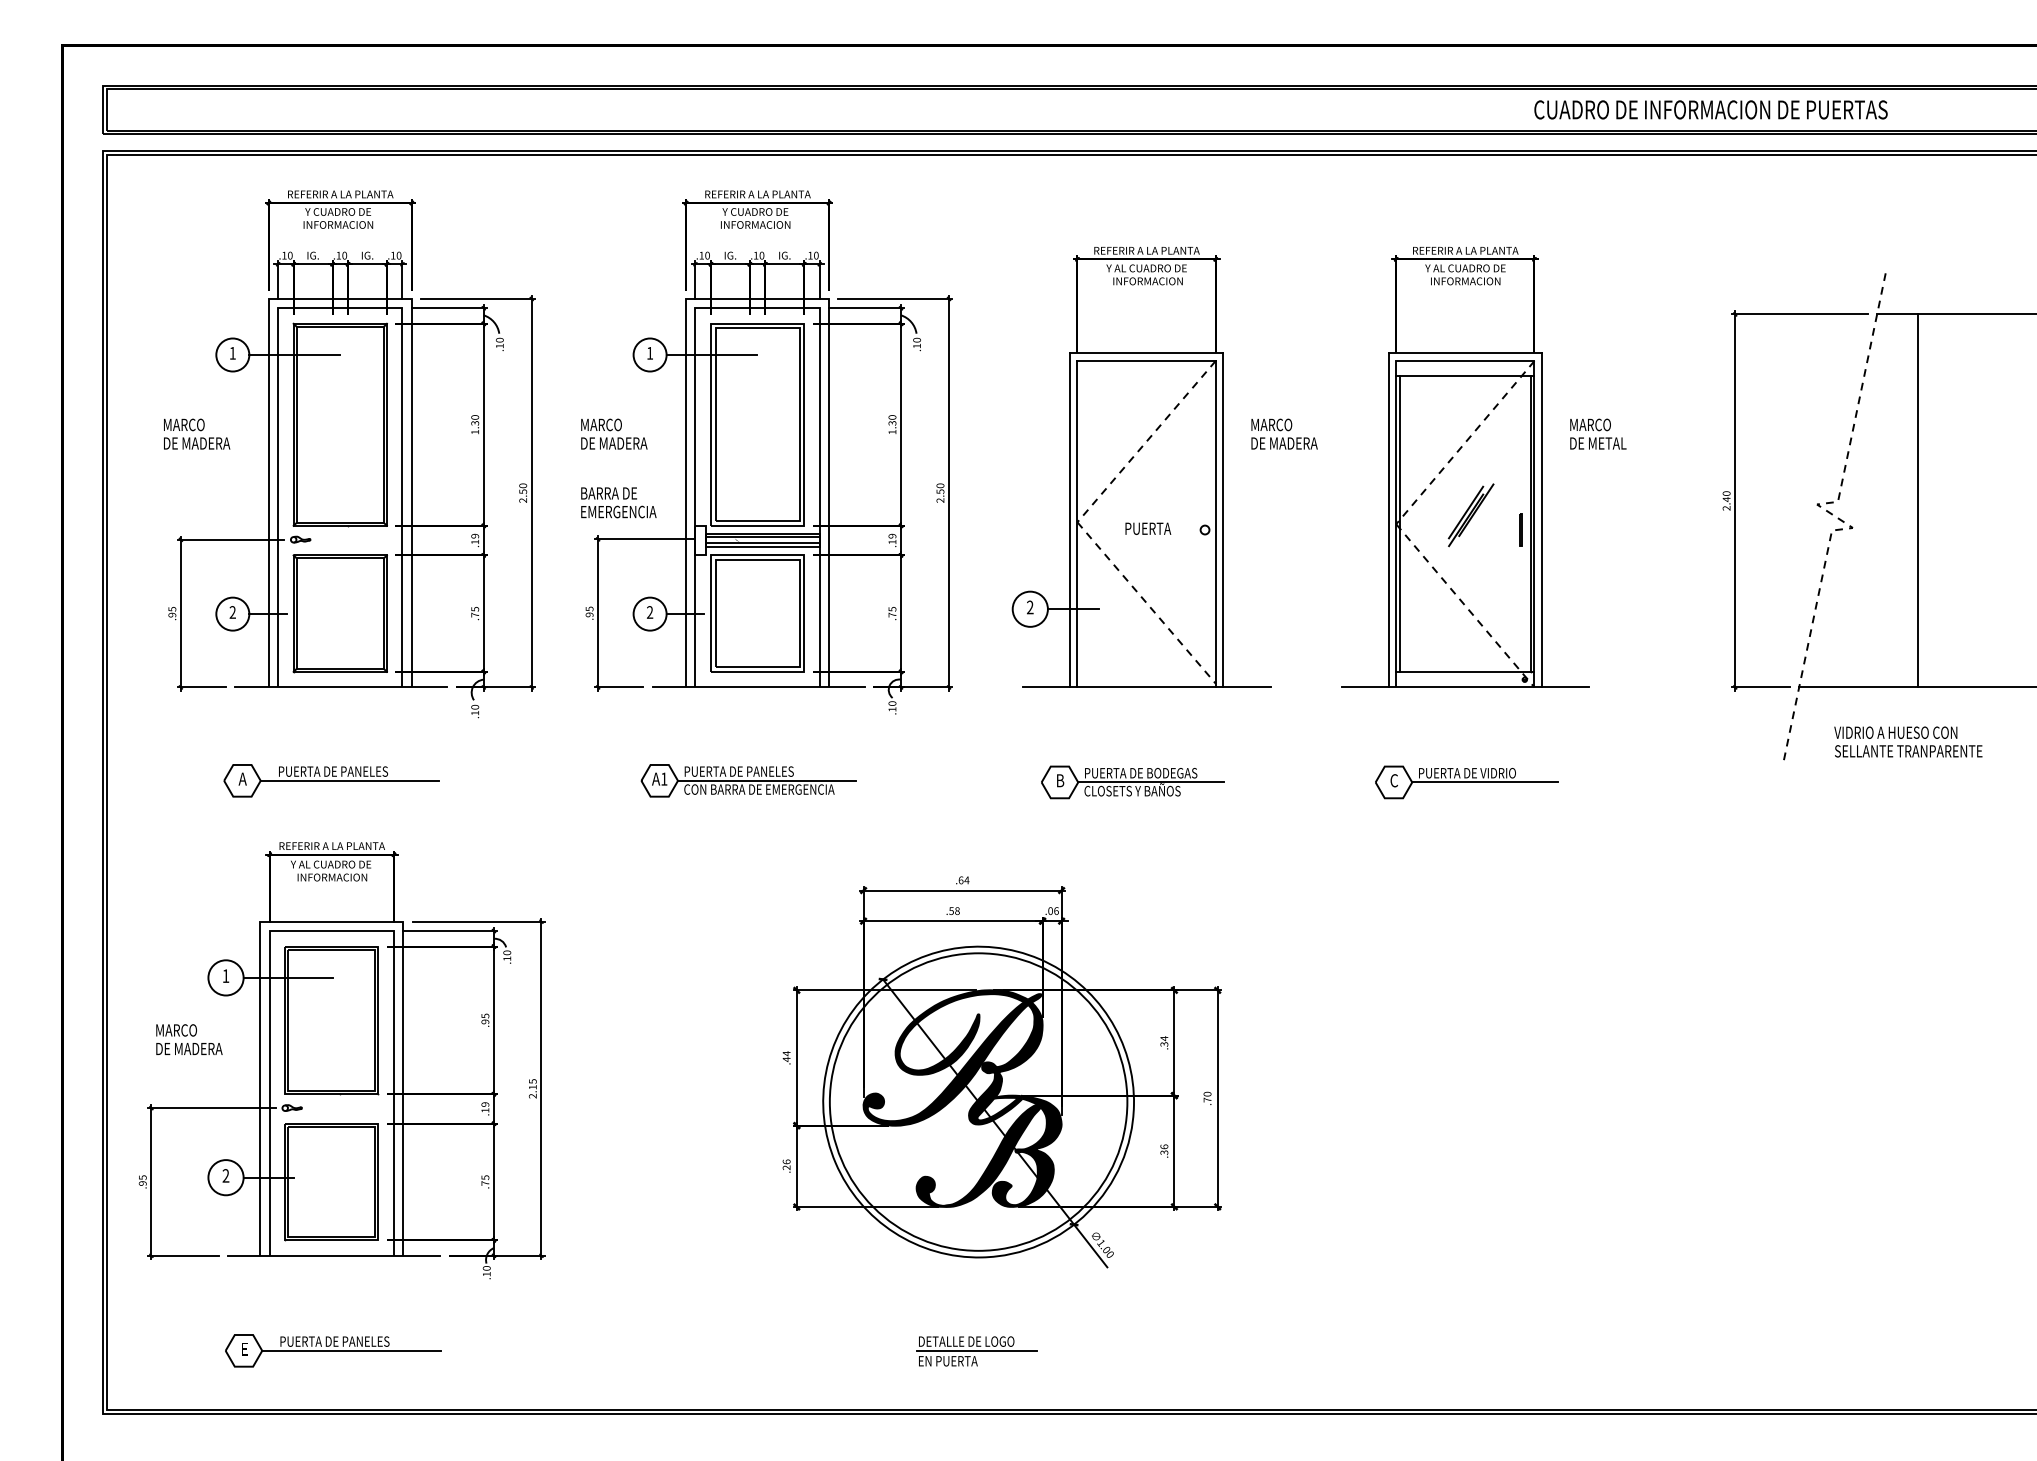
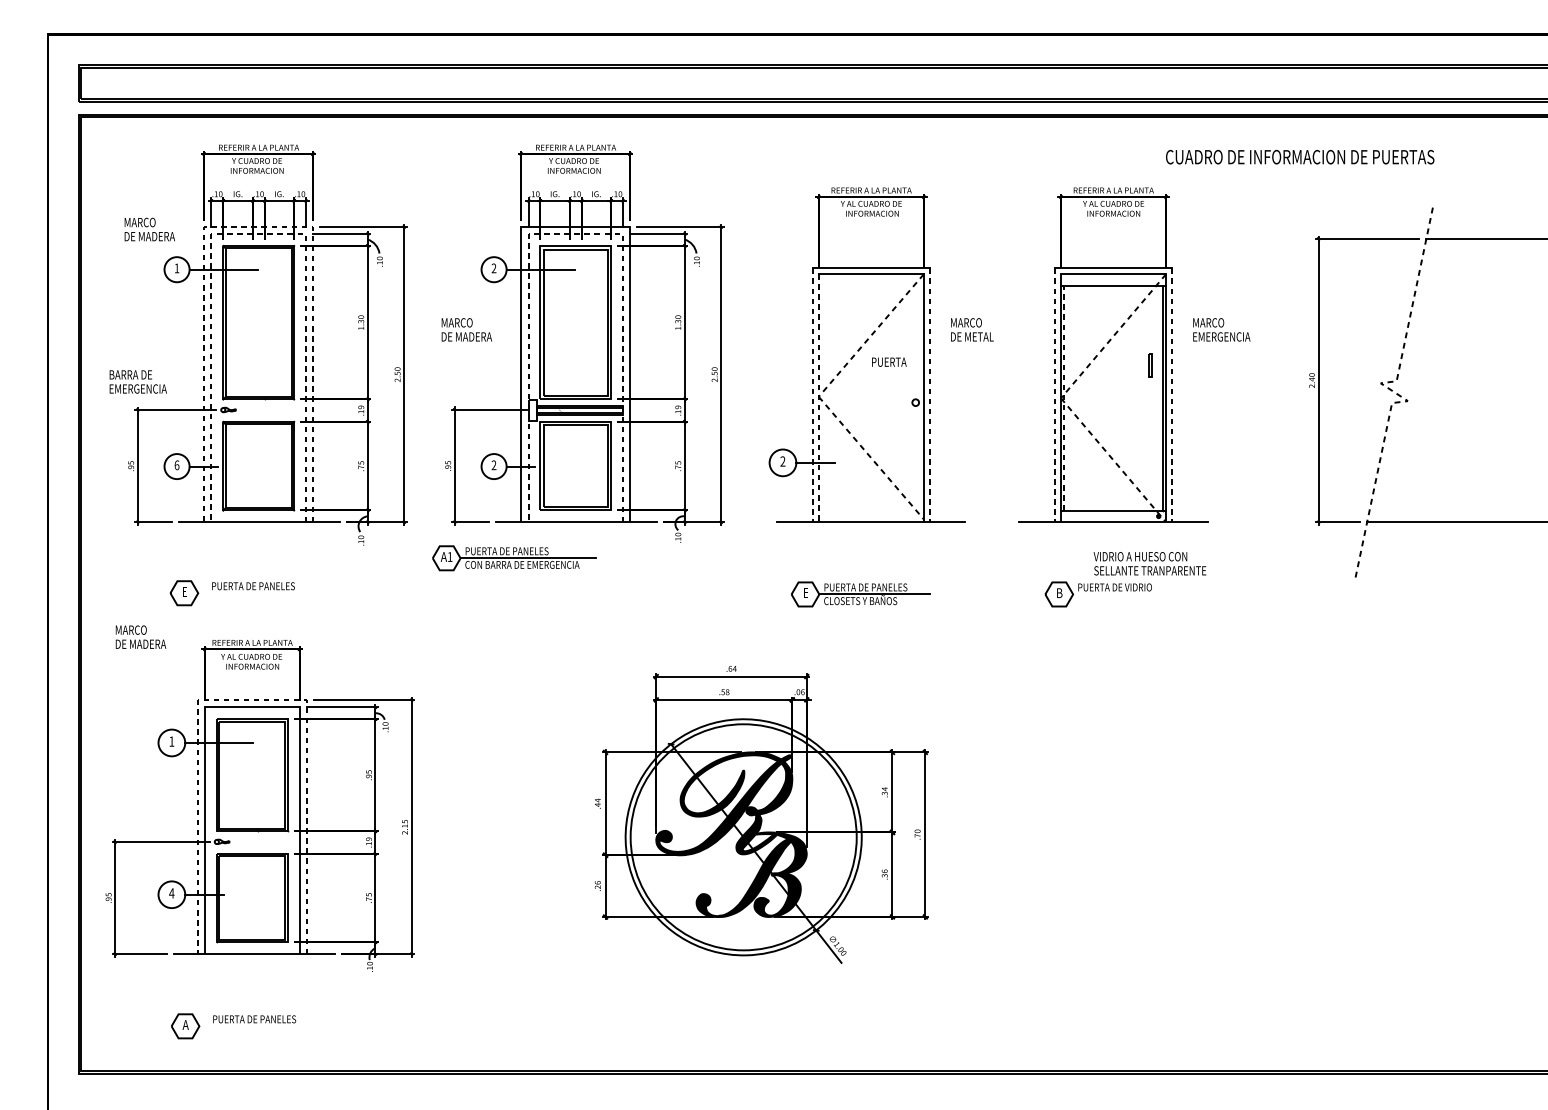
text: (1710, 109) -> (1299, 156), moved
line: (339, 298) -> (258, 226), solid -> dashed
line: (339, 308) -> (258, 234), solid -> dashed
line: (757, 308) -> (575, 234), solid -> dashed
text: (650, 352) -> (494, 267), 1 -> 2
text: (197, 433) -> (150, 229), moved
text: (1298, 443) -> (986, 336), DE MADERA -> DE METAL
text: (1608, 443) -> (1222, 336), DE METAL -> EMERGENCIA
line: (1917, 500) -> (1457, 380), removed
text: (618, 502) -> (138, 381), moved
part: (1470, 515) -> (1117, 391), removed
line: (1069, 520) -> (812, 395), solid -> dashed
line: (1223, 520) -> (929, 395), solid -> dashed
line: (1388, 520) -> (1055, 395), solid -> dashed
line: (1542, 520) -> (1172, 395), solid -> dashed
line: (1077, 524) -> (818, 398), solid -> dashed
line: (1400, 524) -> (1064, 398), solid -> dashed
text: (1148, 528) -> (889, 362), moved
line: (1520, 529) -> (1150, 365), moved
text: (232, 612) -> (176, 465), 2 -> 6
text: (1908, 741) -> (1150, 563), moved
text: (1172, 772) -> (891, 586), PUERTA DE BODEGAS -> PUERTA DE PANELES
text: (242, 778) -> (184, 591), A -> E
line: (349, 780) -> (265, 592), removed
part: (748, 780) -> (514, 558), moved
text: (1060, 780) -> (805, 592), B -> E
text: (1394, 780) -> (1059, 592), C -> B
line: (1485, 782) -> (1128, 594), removed
line: (331, 921) -> (252, 700), solid -> dashed
text: (189, 1039) -> (141, 637), moved
text: (225, 1175) -> (171, 893), 2 -> 4
text: (244, 1348) -> (185, 1024), E -> A
line: (351, 1350) -> (267, 1026), removed
part: (976, 1351) -> (742, 1026), removed

